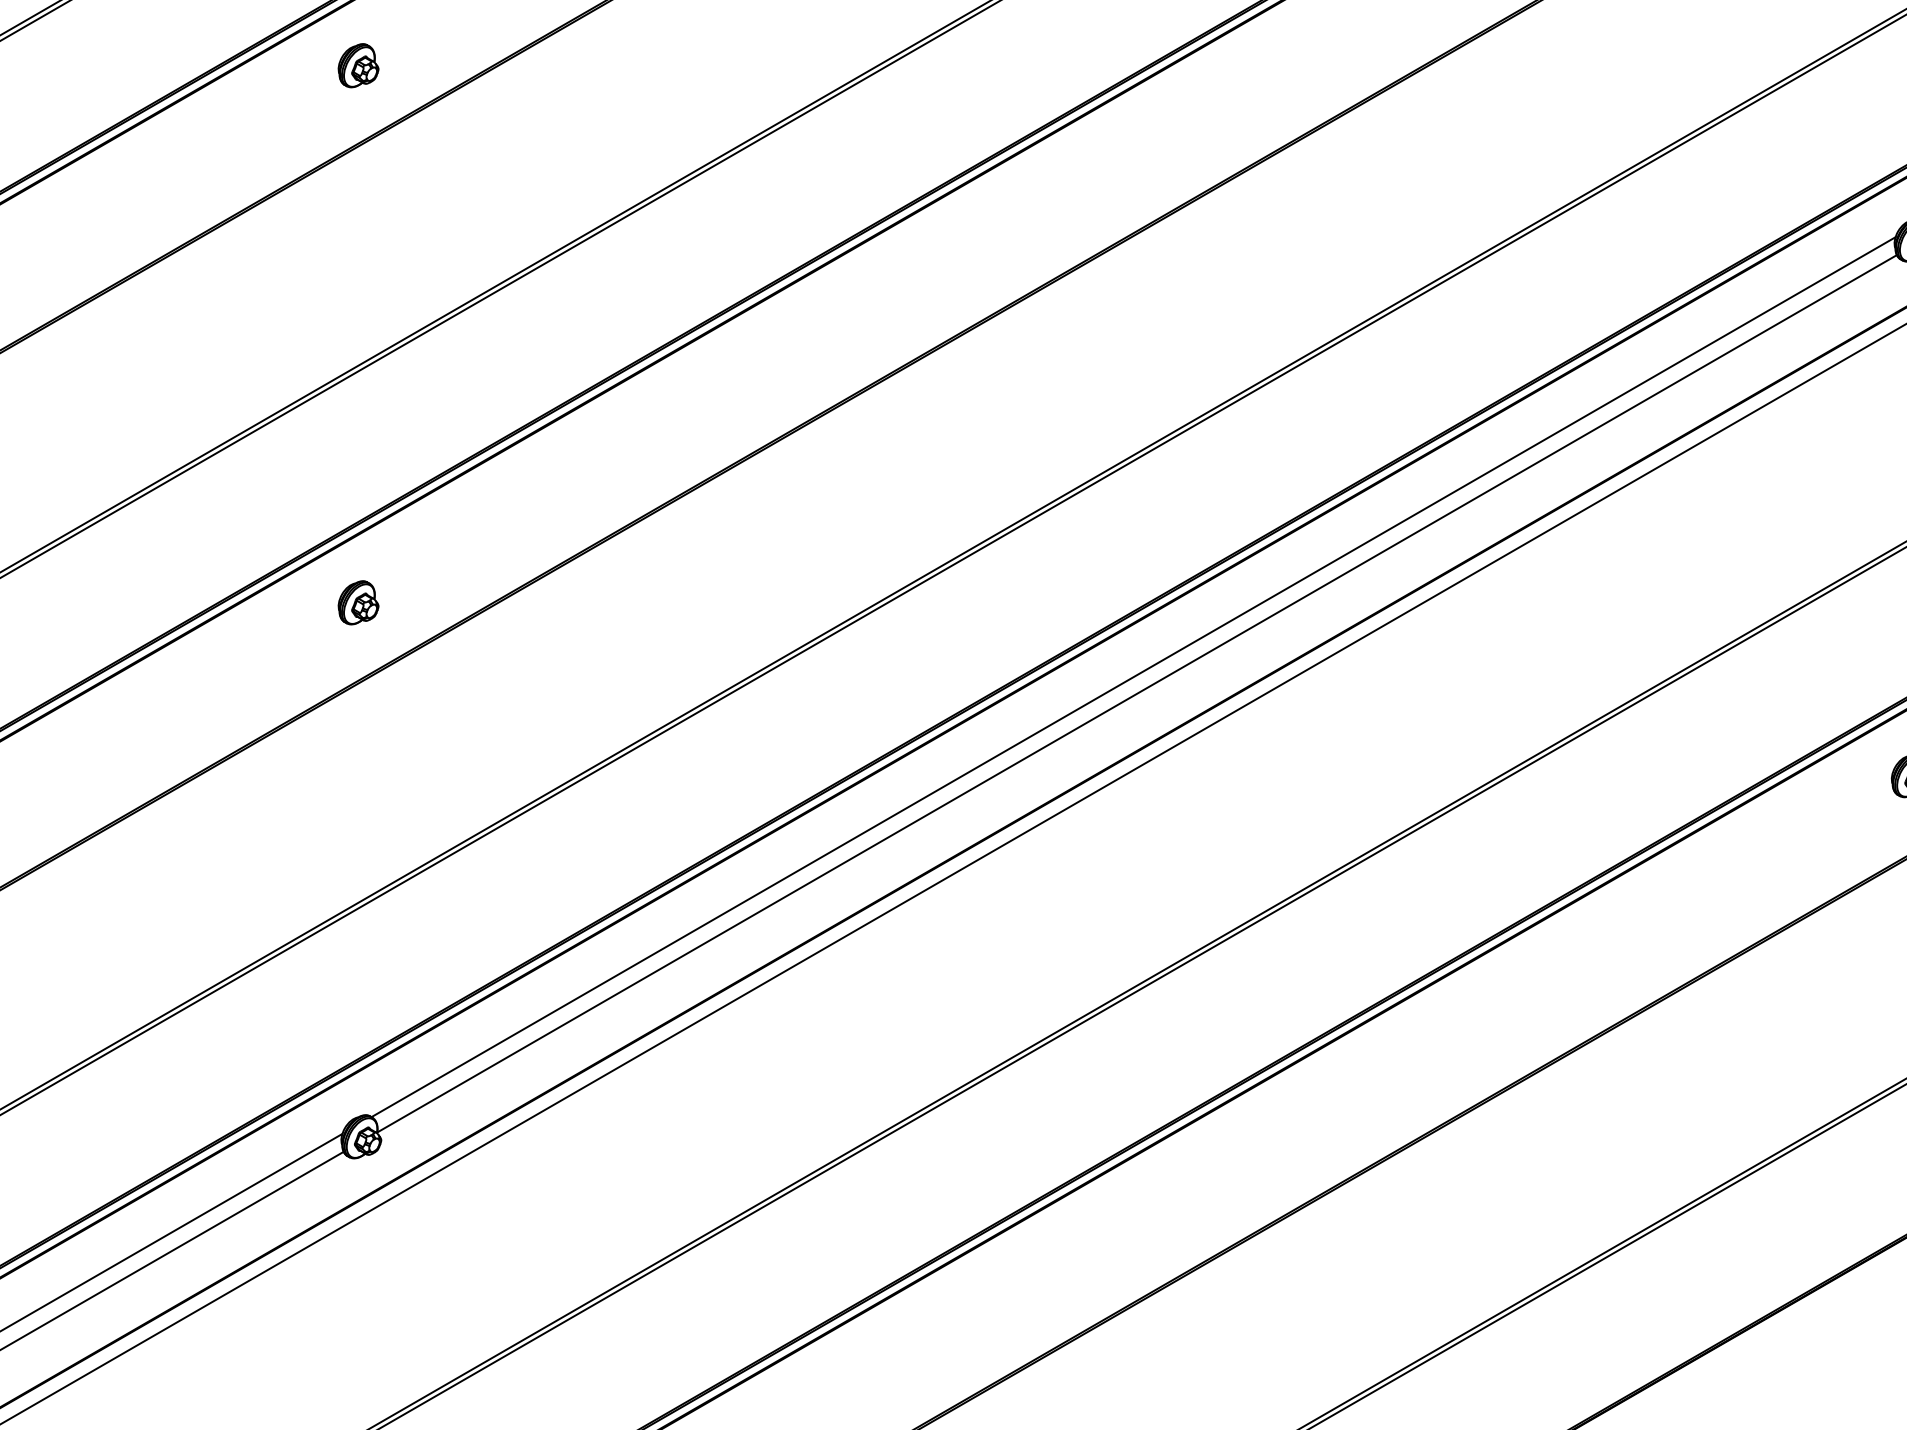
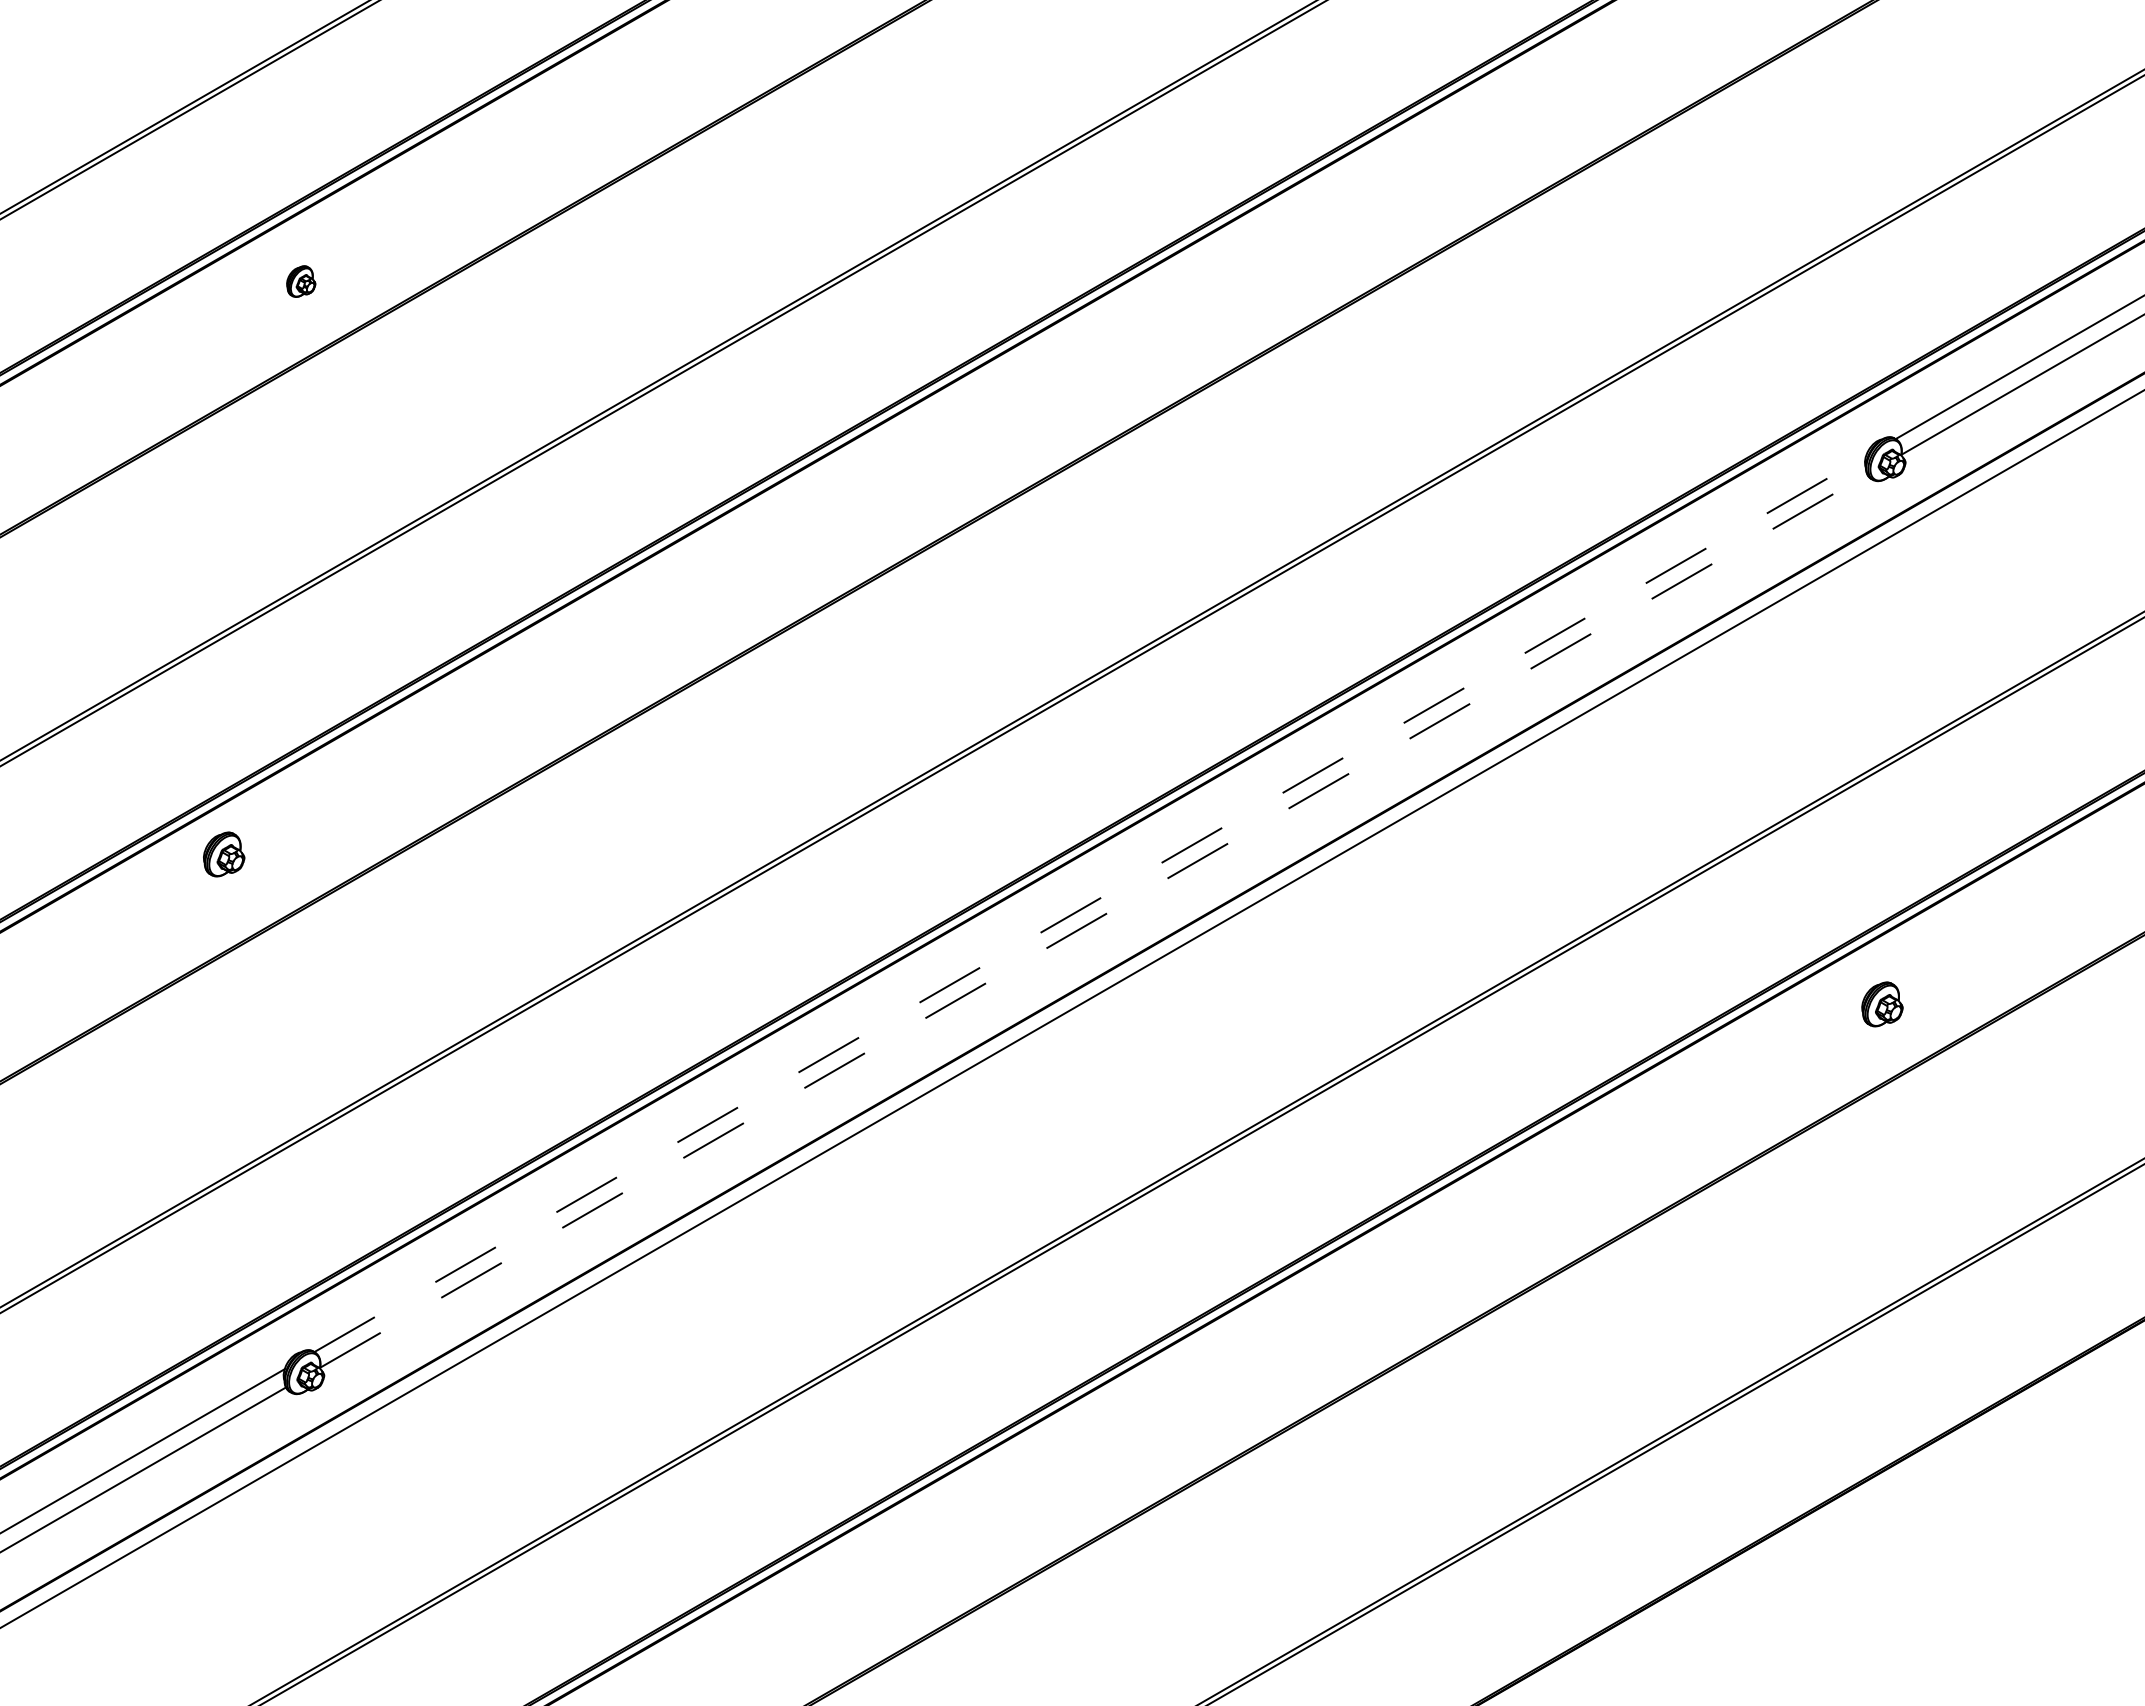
part: (358, 65) -> (301, 281), size x0.7
part: (358, 602) -> (224, 854), moved
line: (1133, 677) -> (1090, 904), solid -> dashed
line: (1137, 693) -> (1094, 920), solid -> dashed

